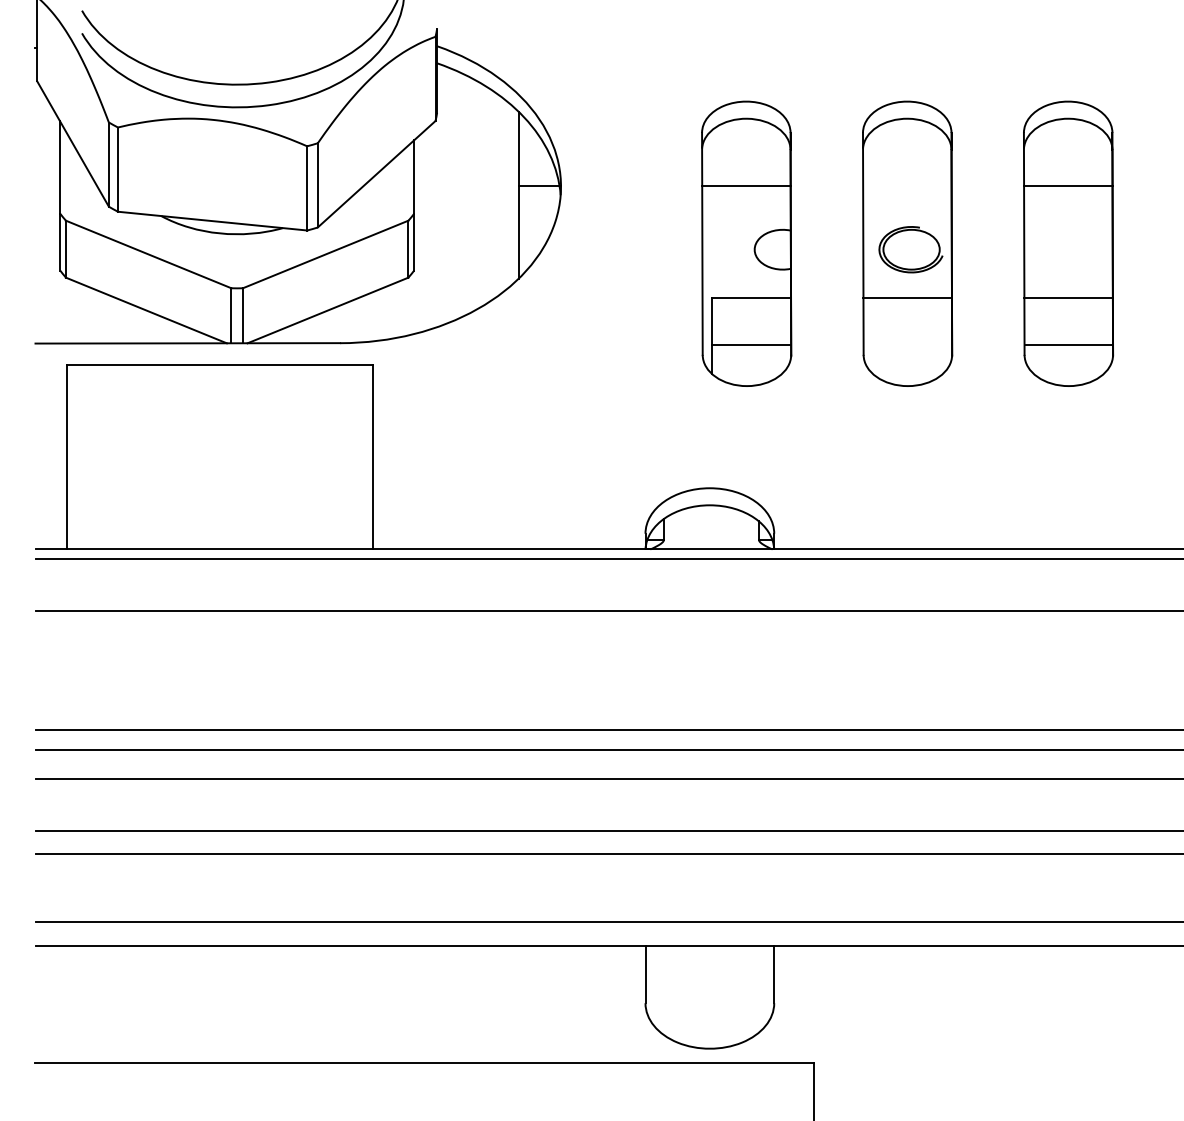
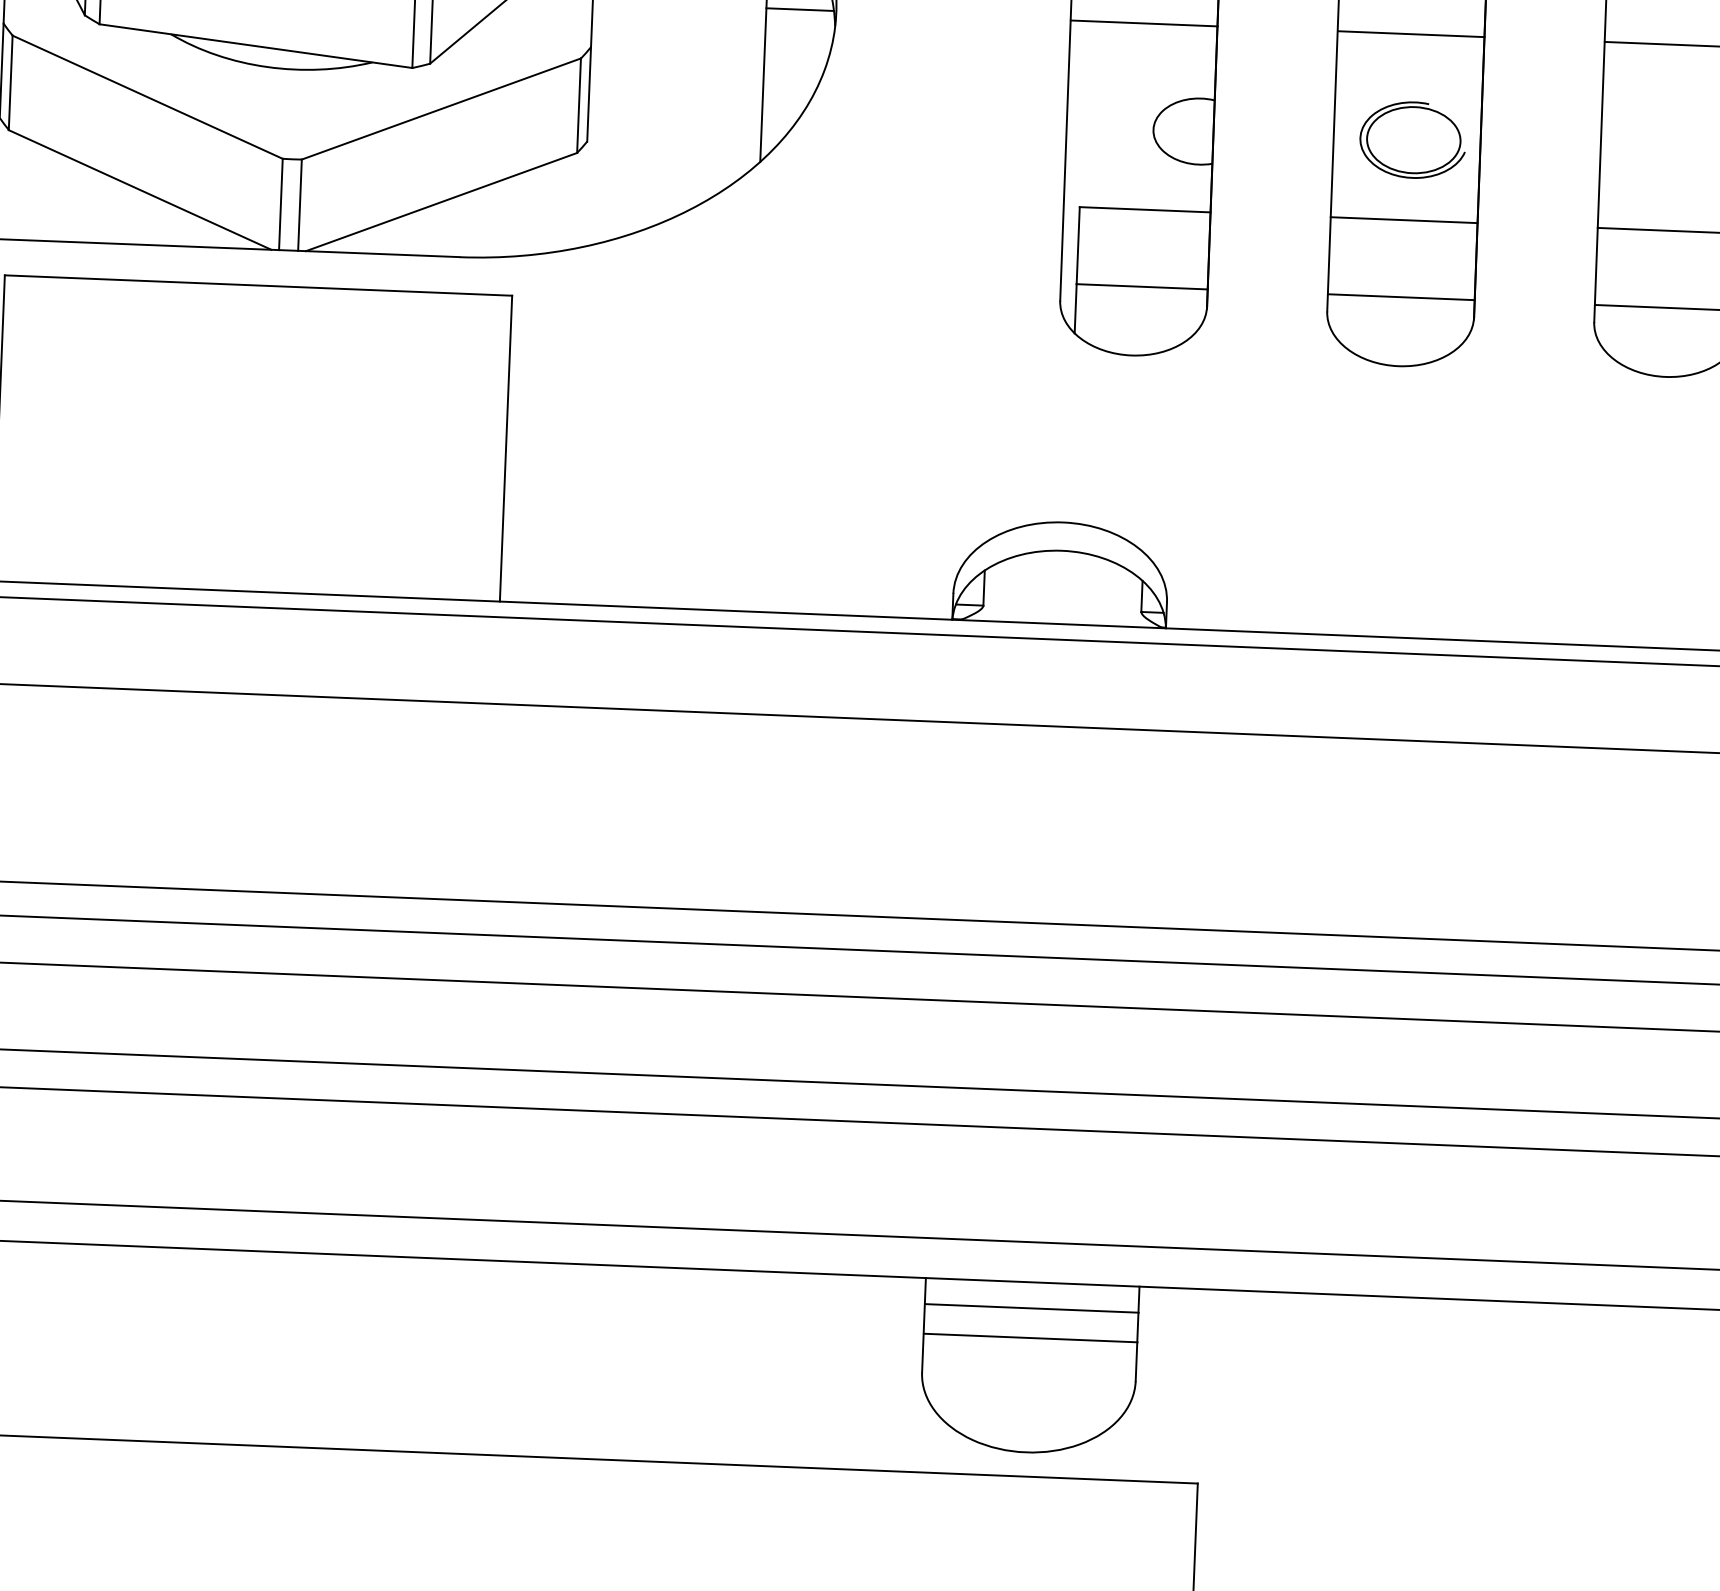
line: (907, 186) -> (1411, 34), added
line: (907, 344) -> (1400, 297), added
line: (709, 961) -> (1031, 1307), added
line: (709, 979) -> (1029, 1337), added

